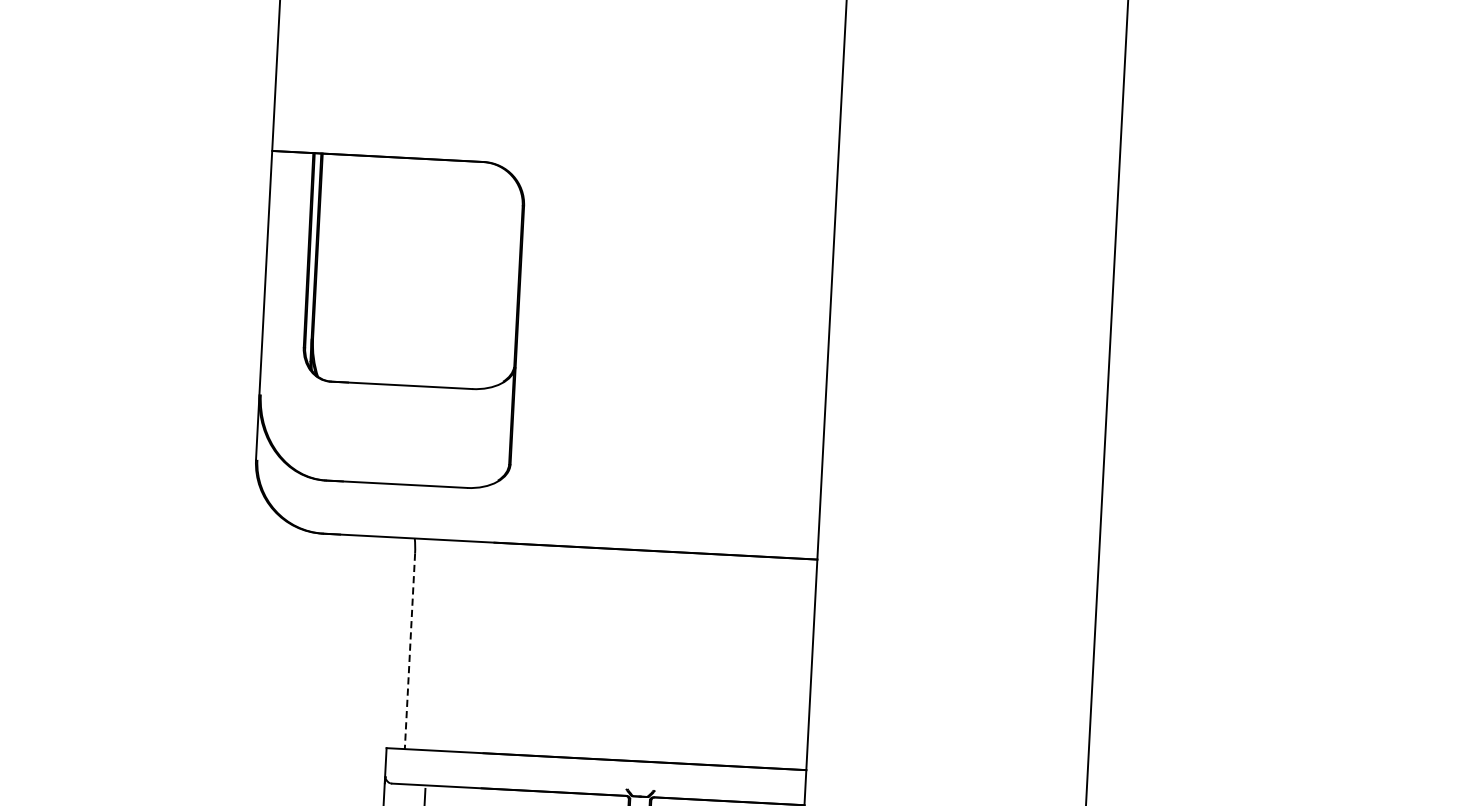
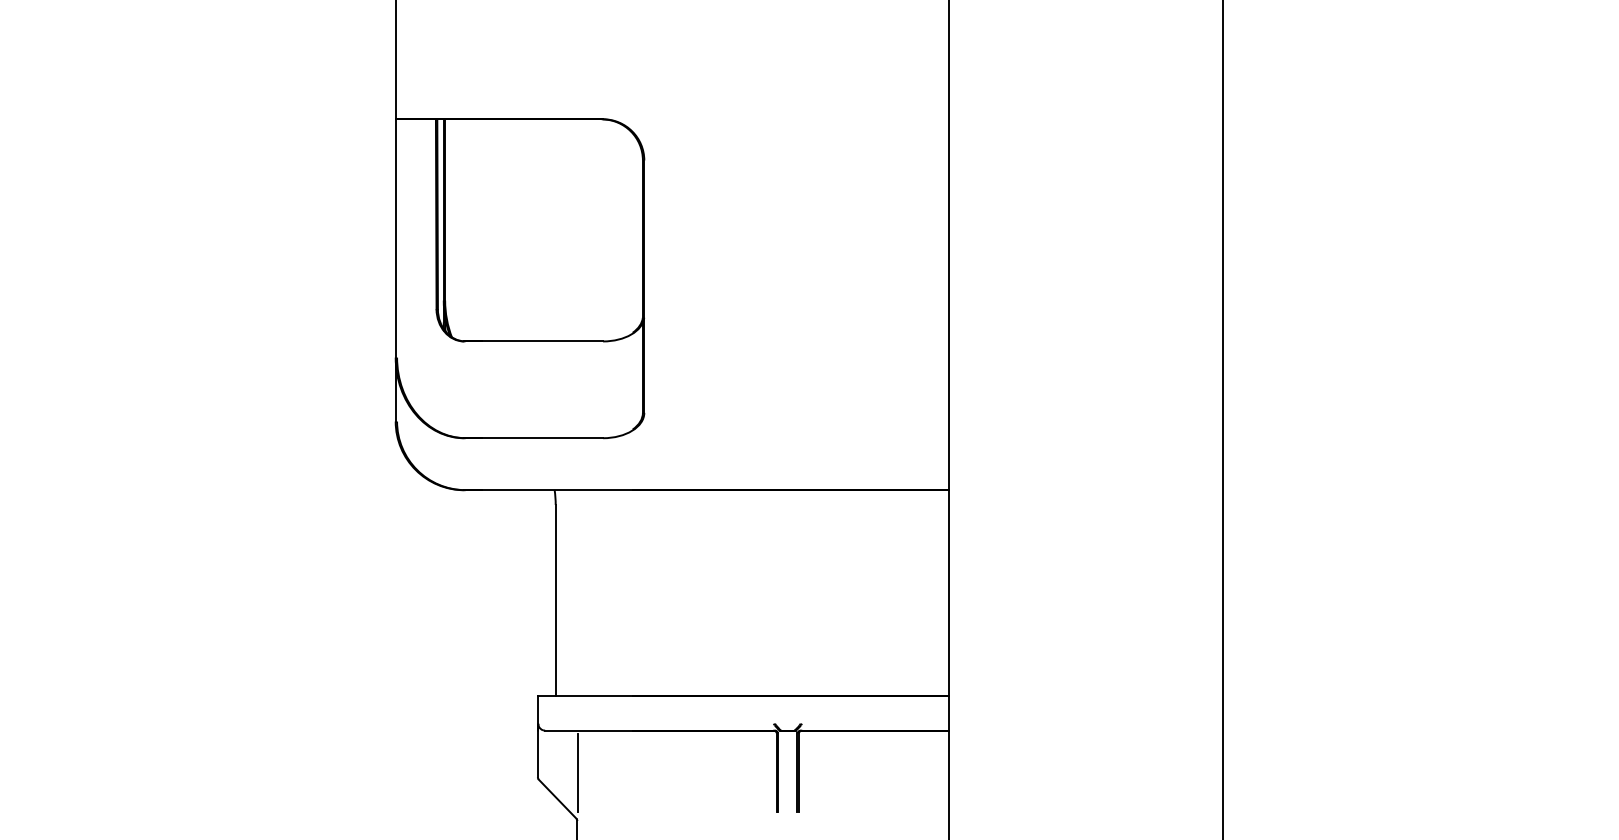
line: (409, 651) -> (555, 600), dashed -> solid

